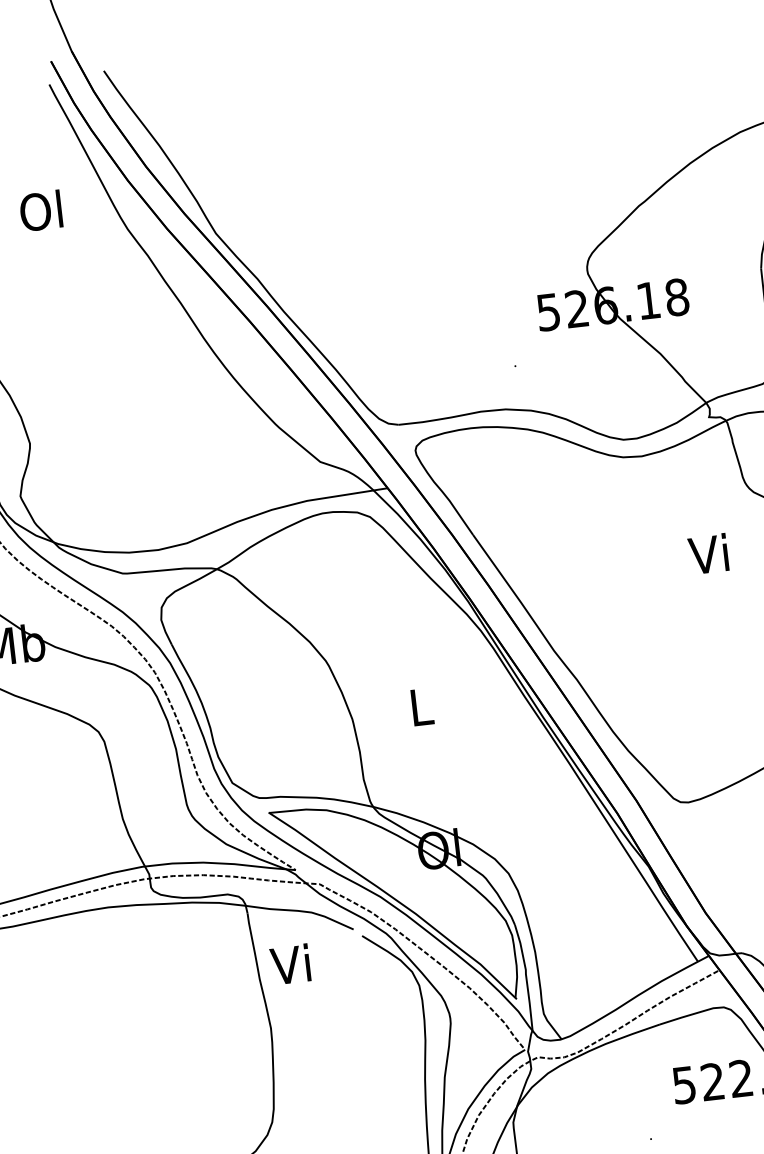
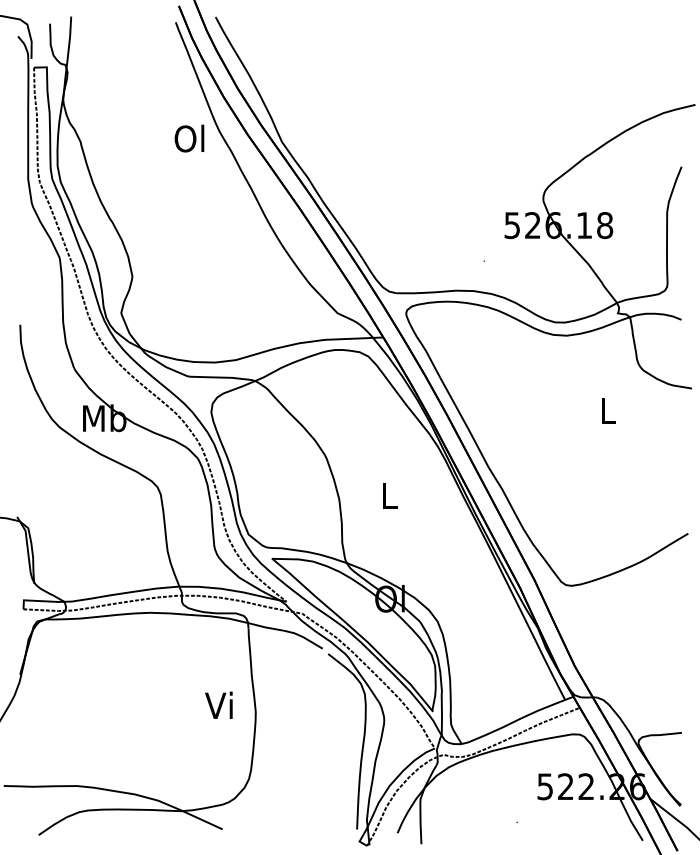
text: (41, 210) -> (189, 138), moved
text: (707, 553) -> (605, 410), Vi -> L
text: (289, 963) -> (218, 704), moved

